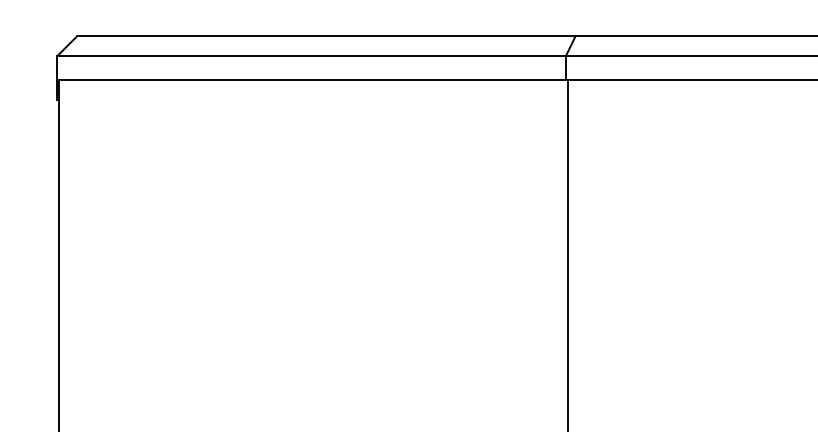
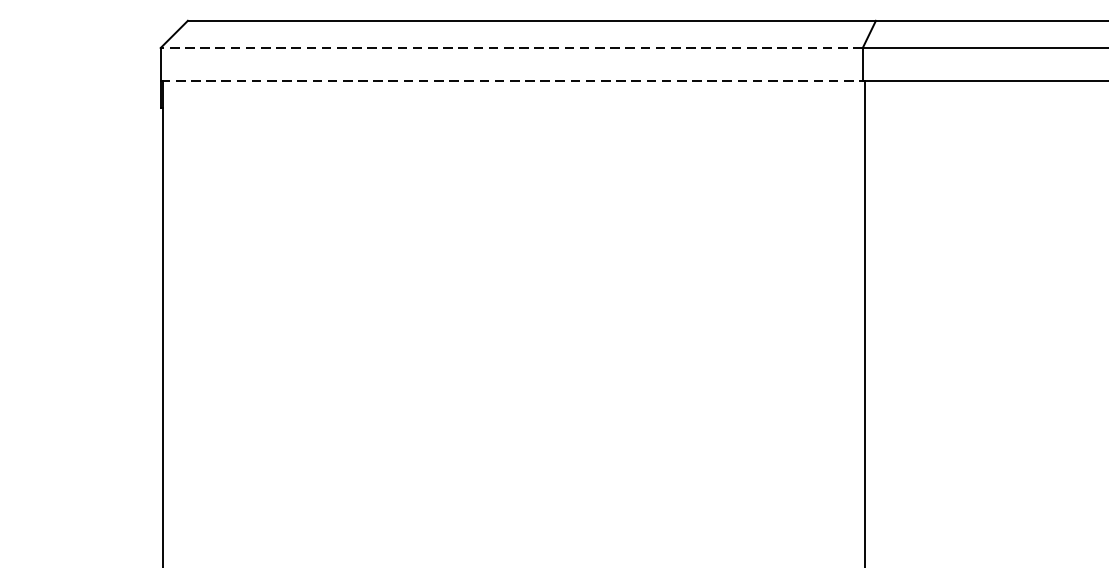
line: (311, 56) -> (511, 48), solid -> dashed
line: (312, 79) -> (512, 80), solid -> dashed

